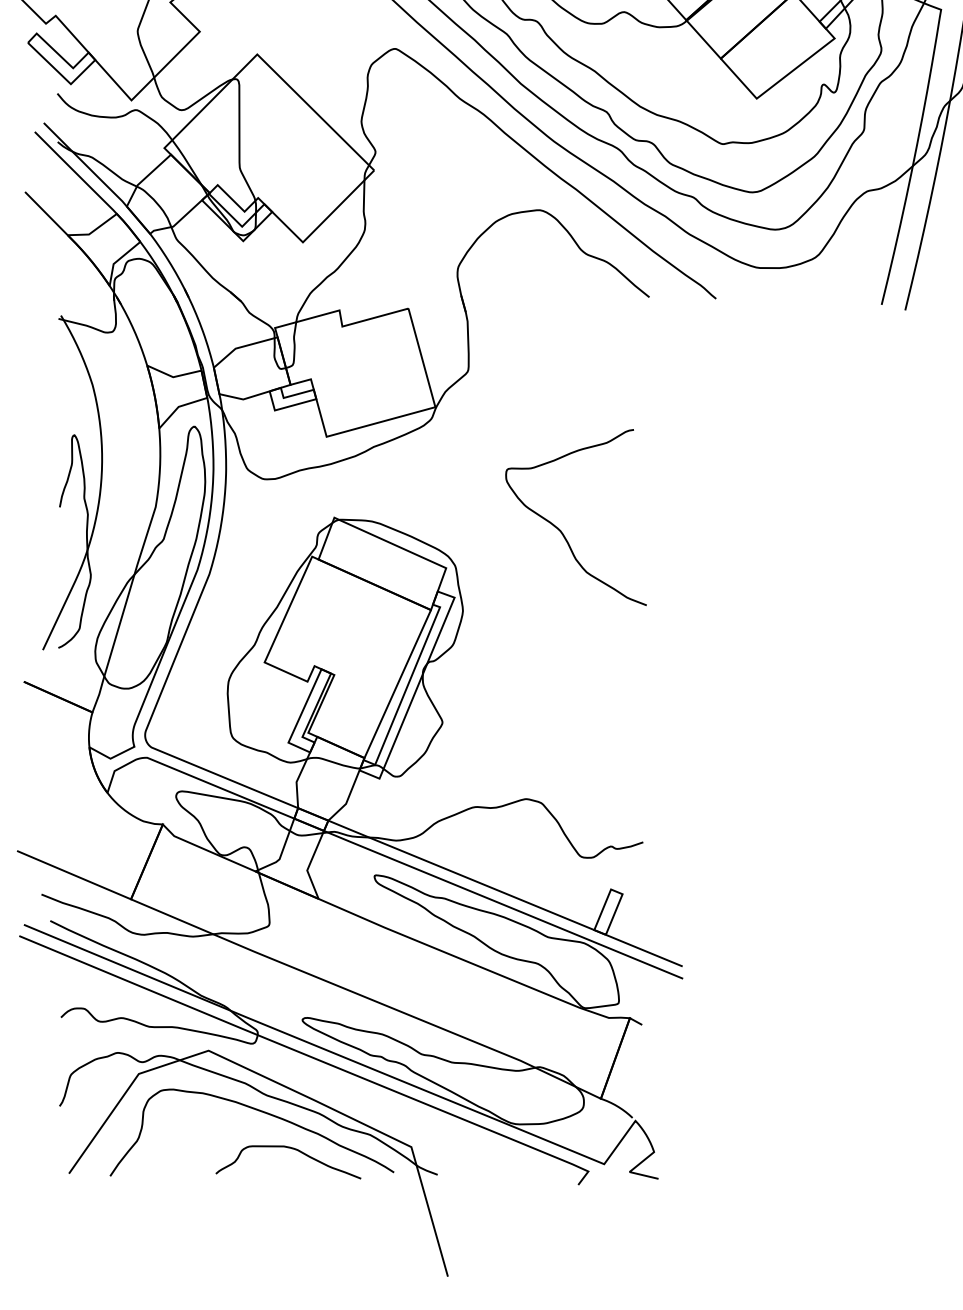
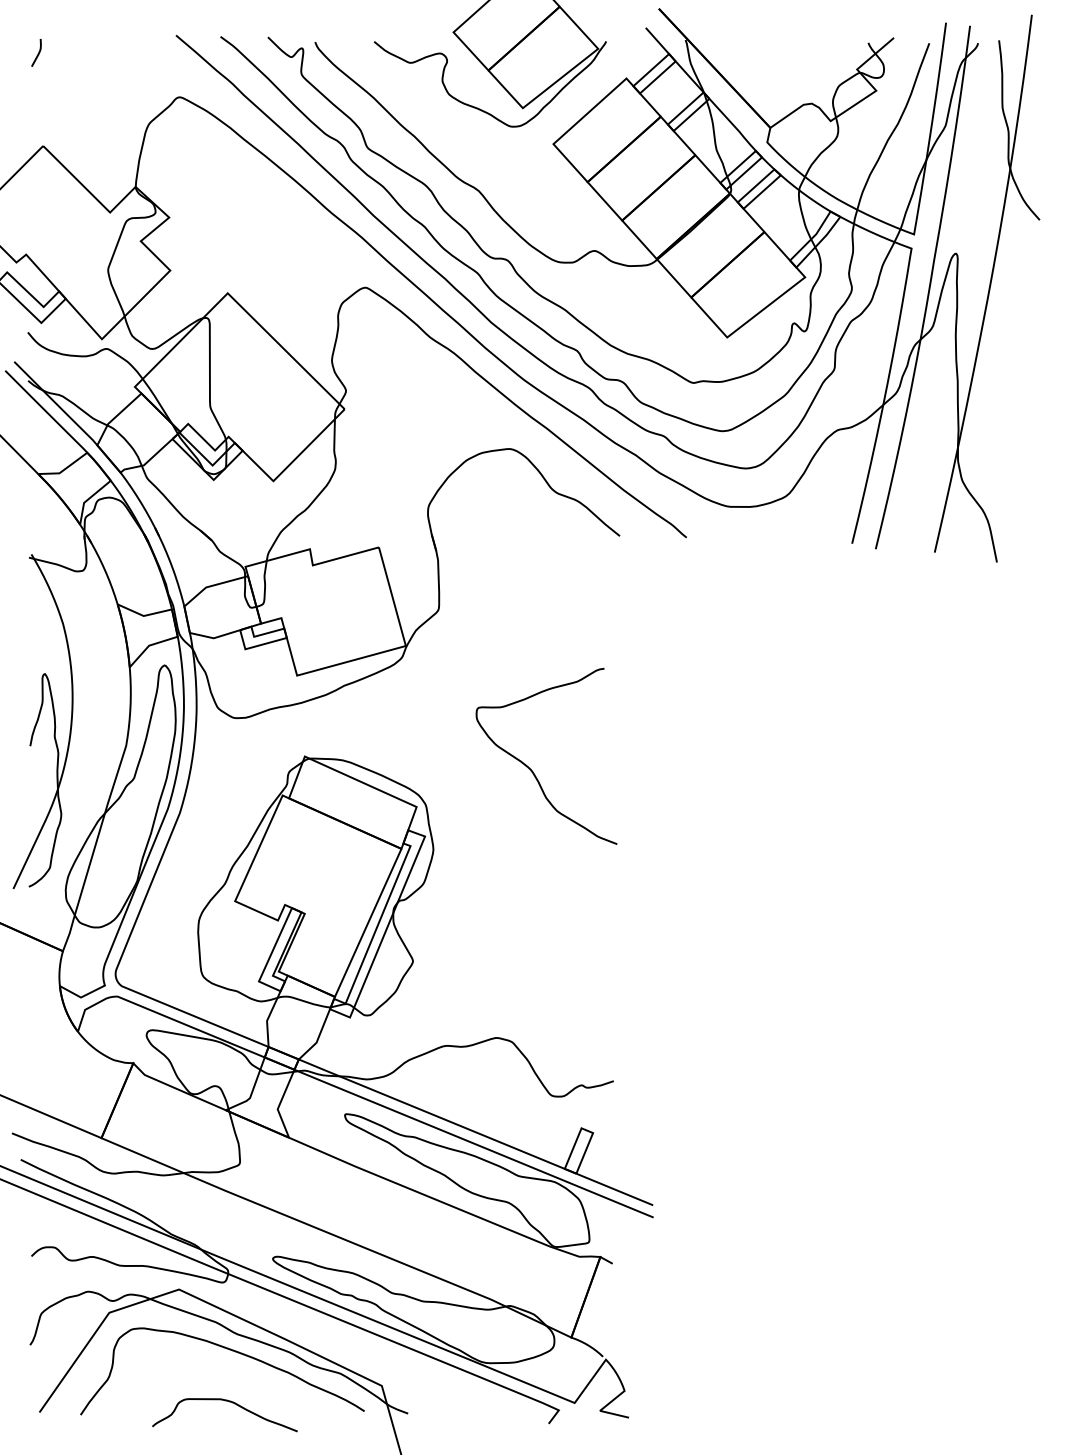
curve: (293, 1149) -> (229, 1402), moved

